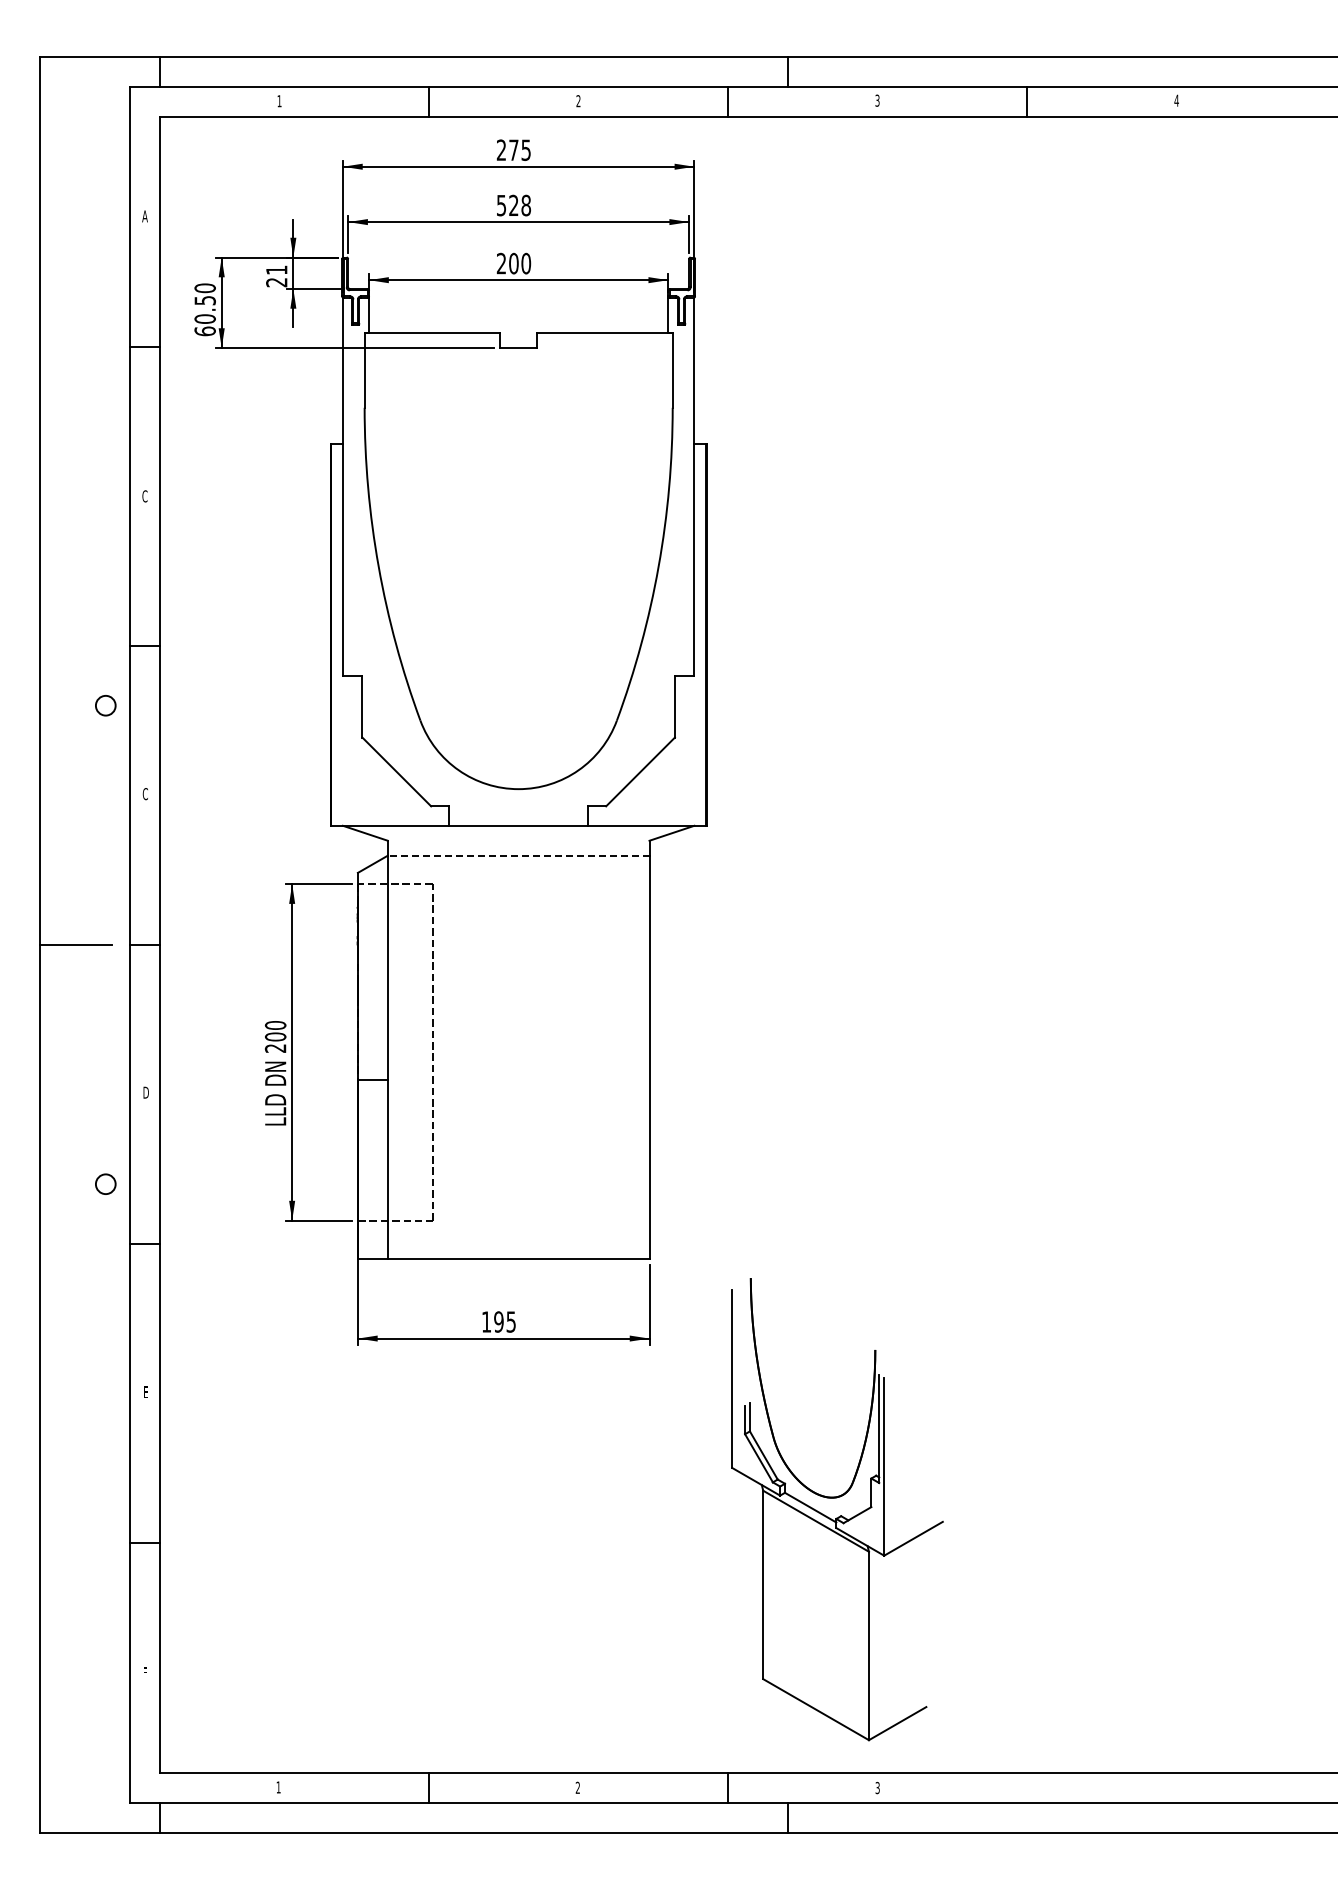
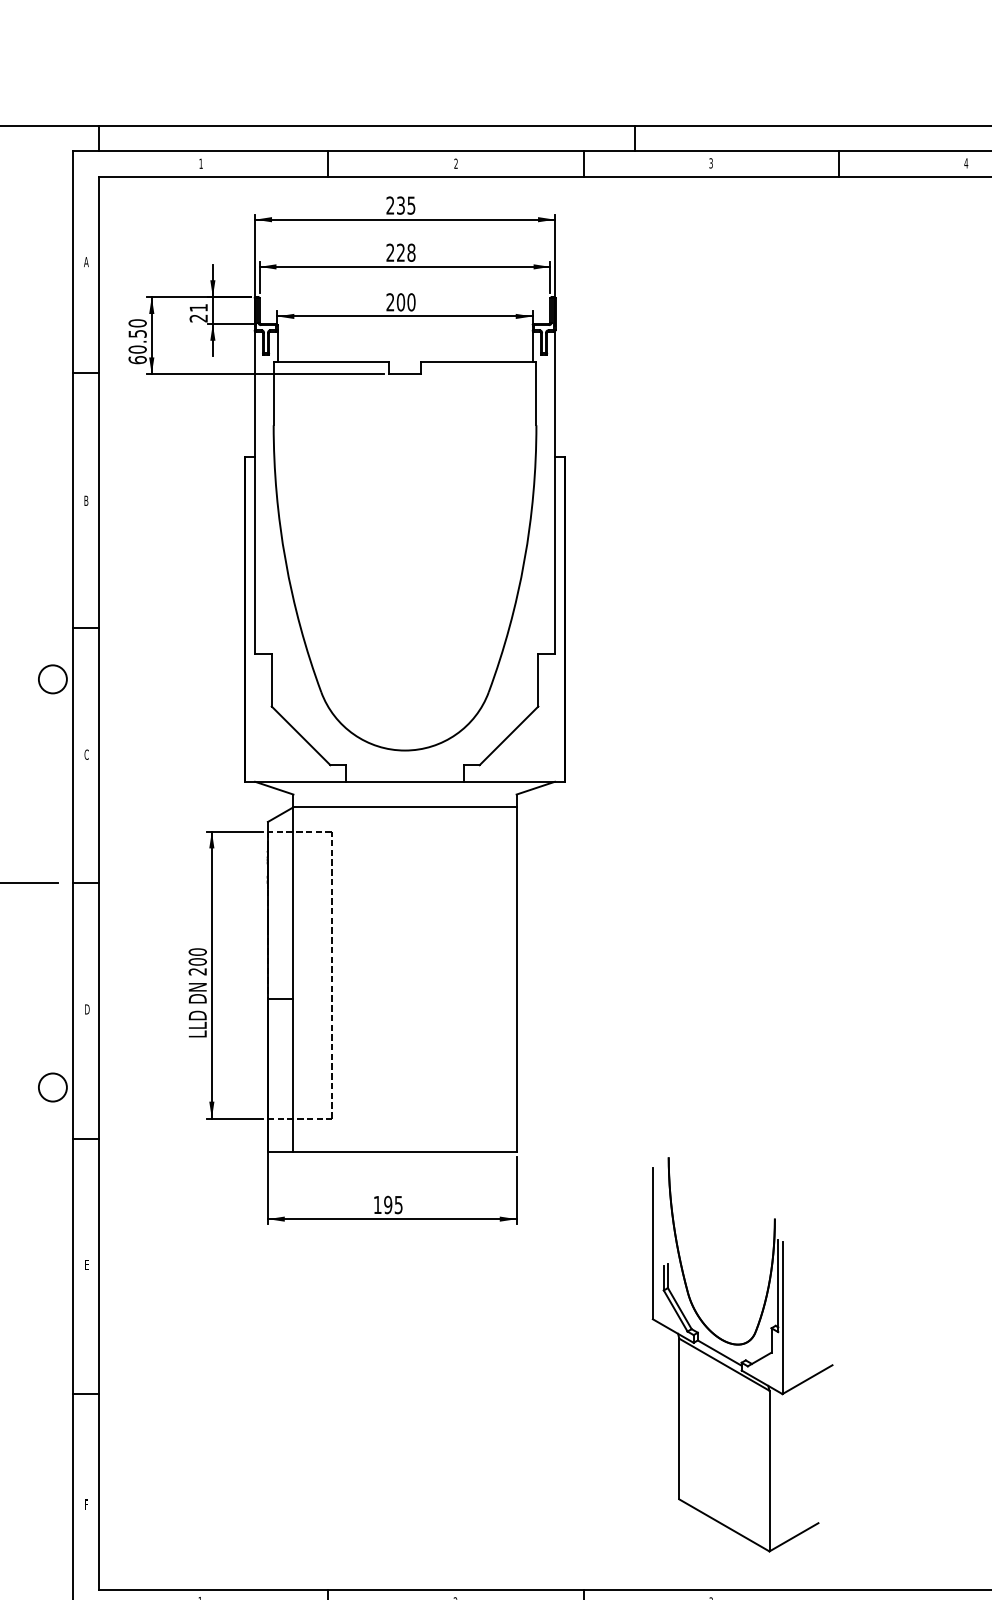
text: (513, 149) -> (400, 204), 275 -> 235
text: (500, 205) -> (389, 252), 528 -> 228
text: (144, 496) -> (85, 500), C -> B
circle: (105, 705) -> (52, 679), size x1.67
line: (518, 855) -> (404, 807), dashed -> solid
circle: (105, 1183) -> (52, 1086), size x1.67
part: (840, 1515) -> (745, 1359), moved

